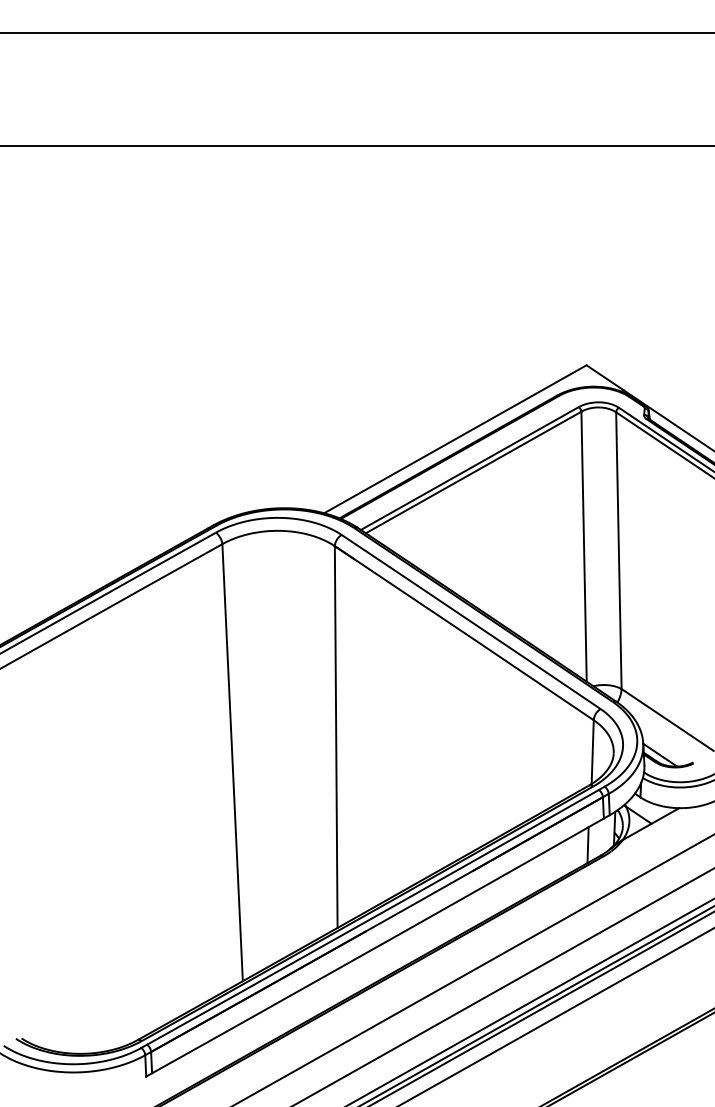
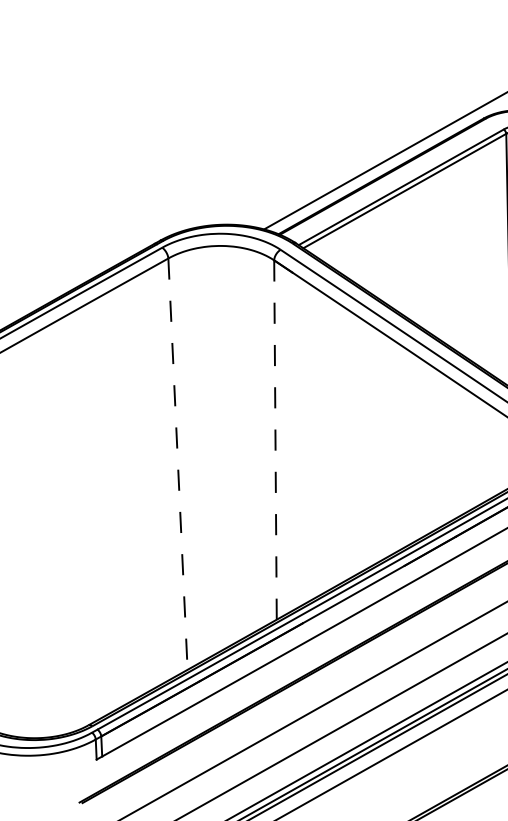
line: (336, 737) -> (275, 440), solid -> dashed
line: (232, 762) -> (177, 463), solid -> dashed

